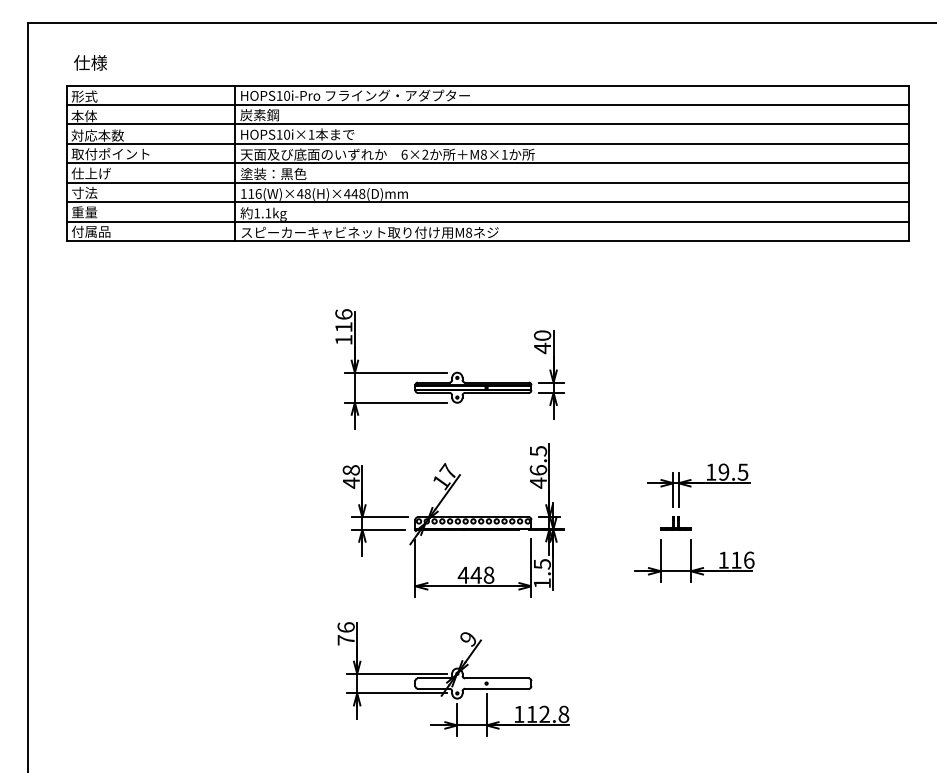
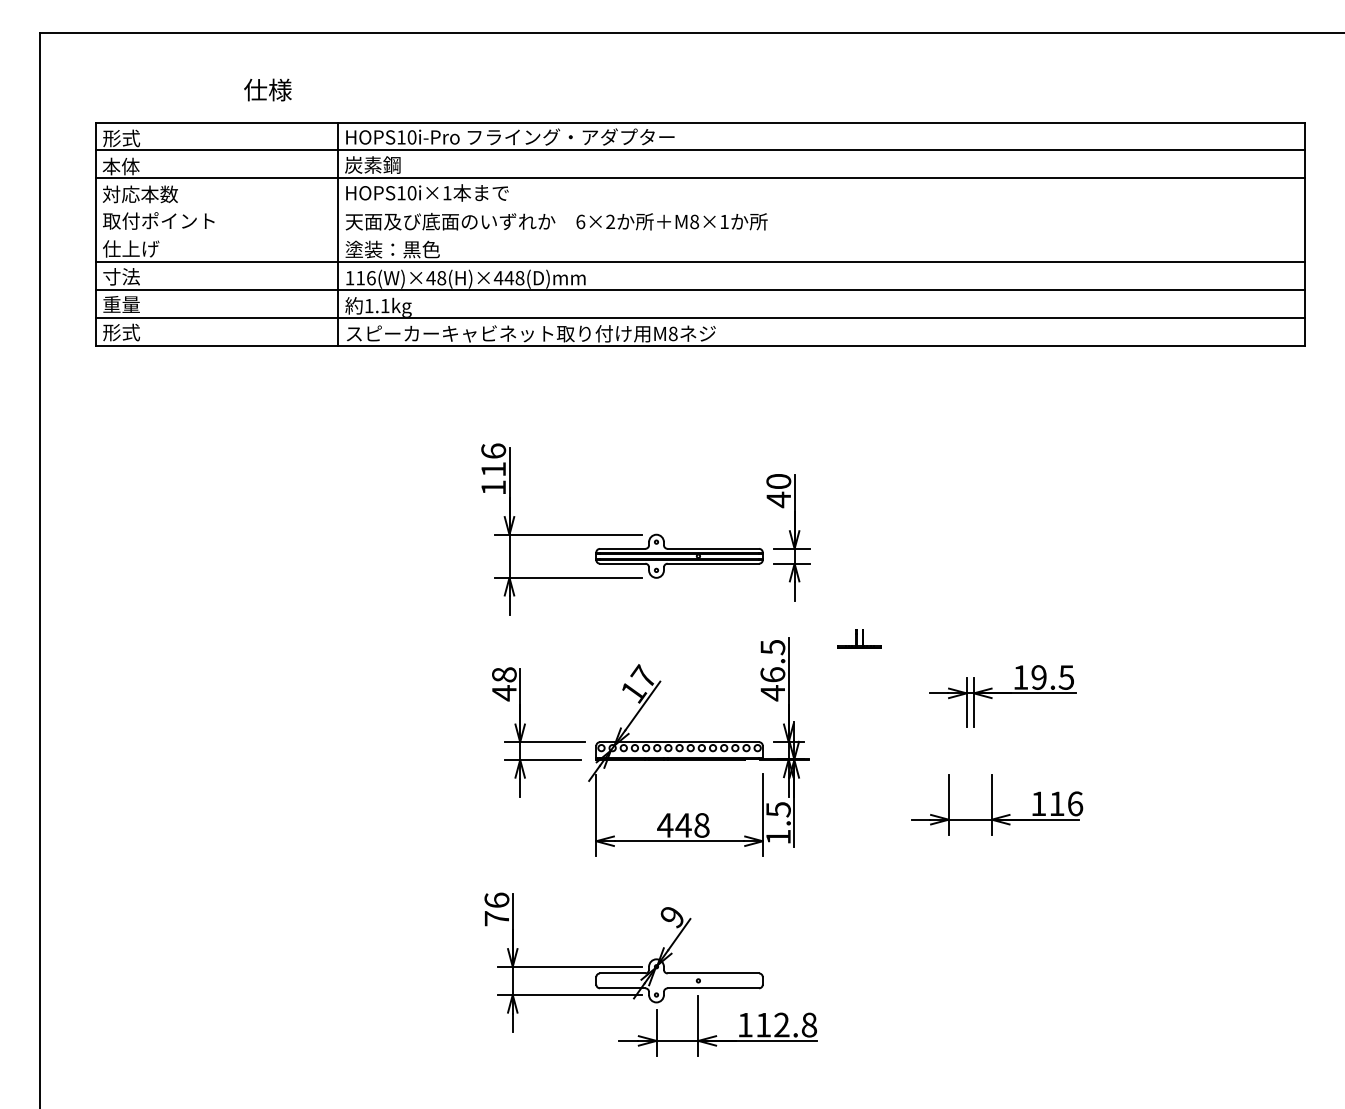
text: (90, 62) -> (267, 89), moved
line: (487, 143) -> (699, 205), removed
line: (487, 163) -> (699, 234), removed
text: (91, 231) -> (131, 332), 付属品 -> 形式
part: (675, 523) -> (859, 639), moved

